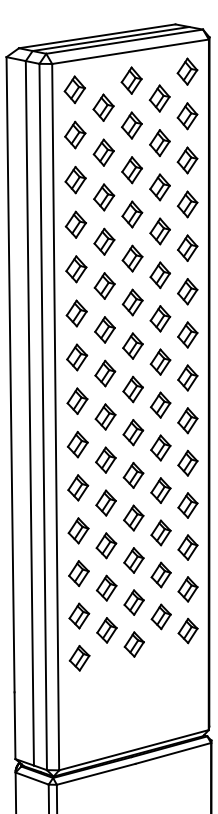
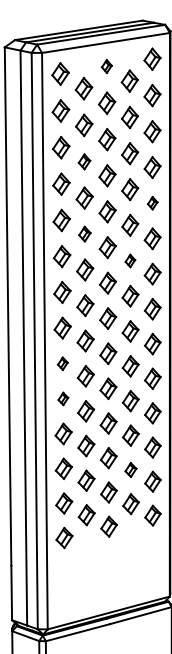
part: (131, 80) -> (106, 66), size x0.6
part: (104, 197) -> (84, 161), size x0.7
part: (187, 247) -> (152, 202), size x0.6
part: (104, 285) -> (84, 233), size x0.7
part: (160, 318) -> (130, 260), size x0.6
part: (77, 444) -> (62, 363), size x0.6
part: (78, 487) -> (63, 398), size x0.6
part: (160, 574) -> (130, 469), size x0.7

